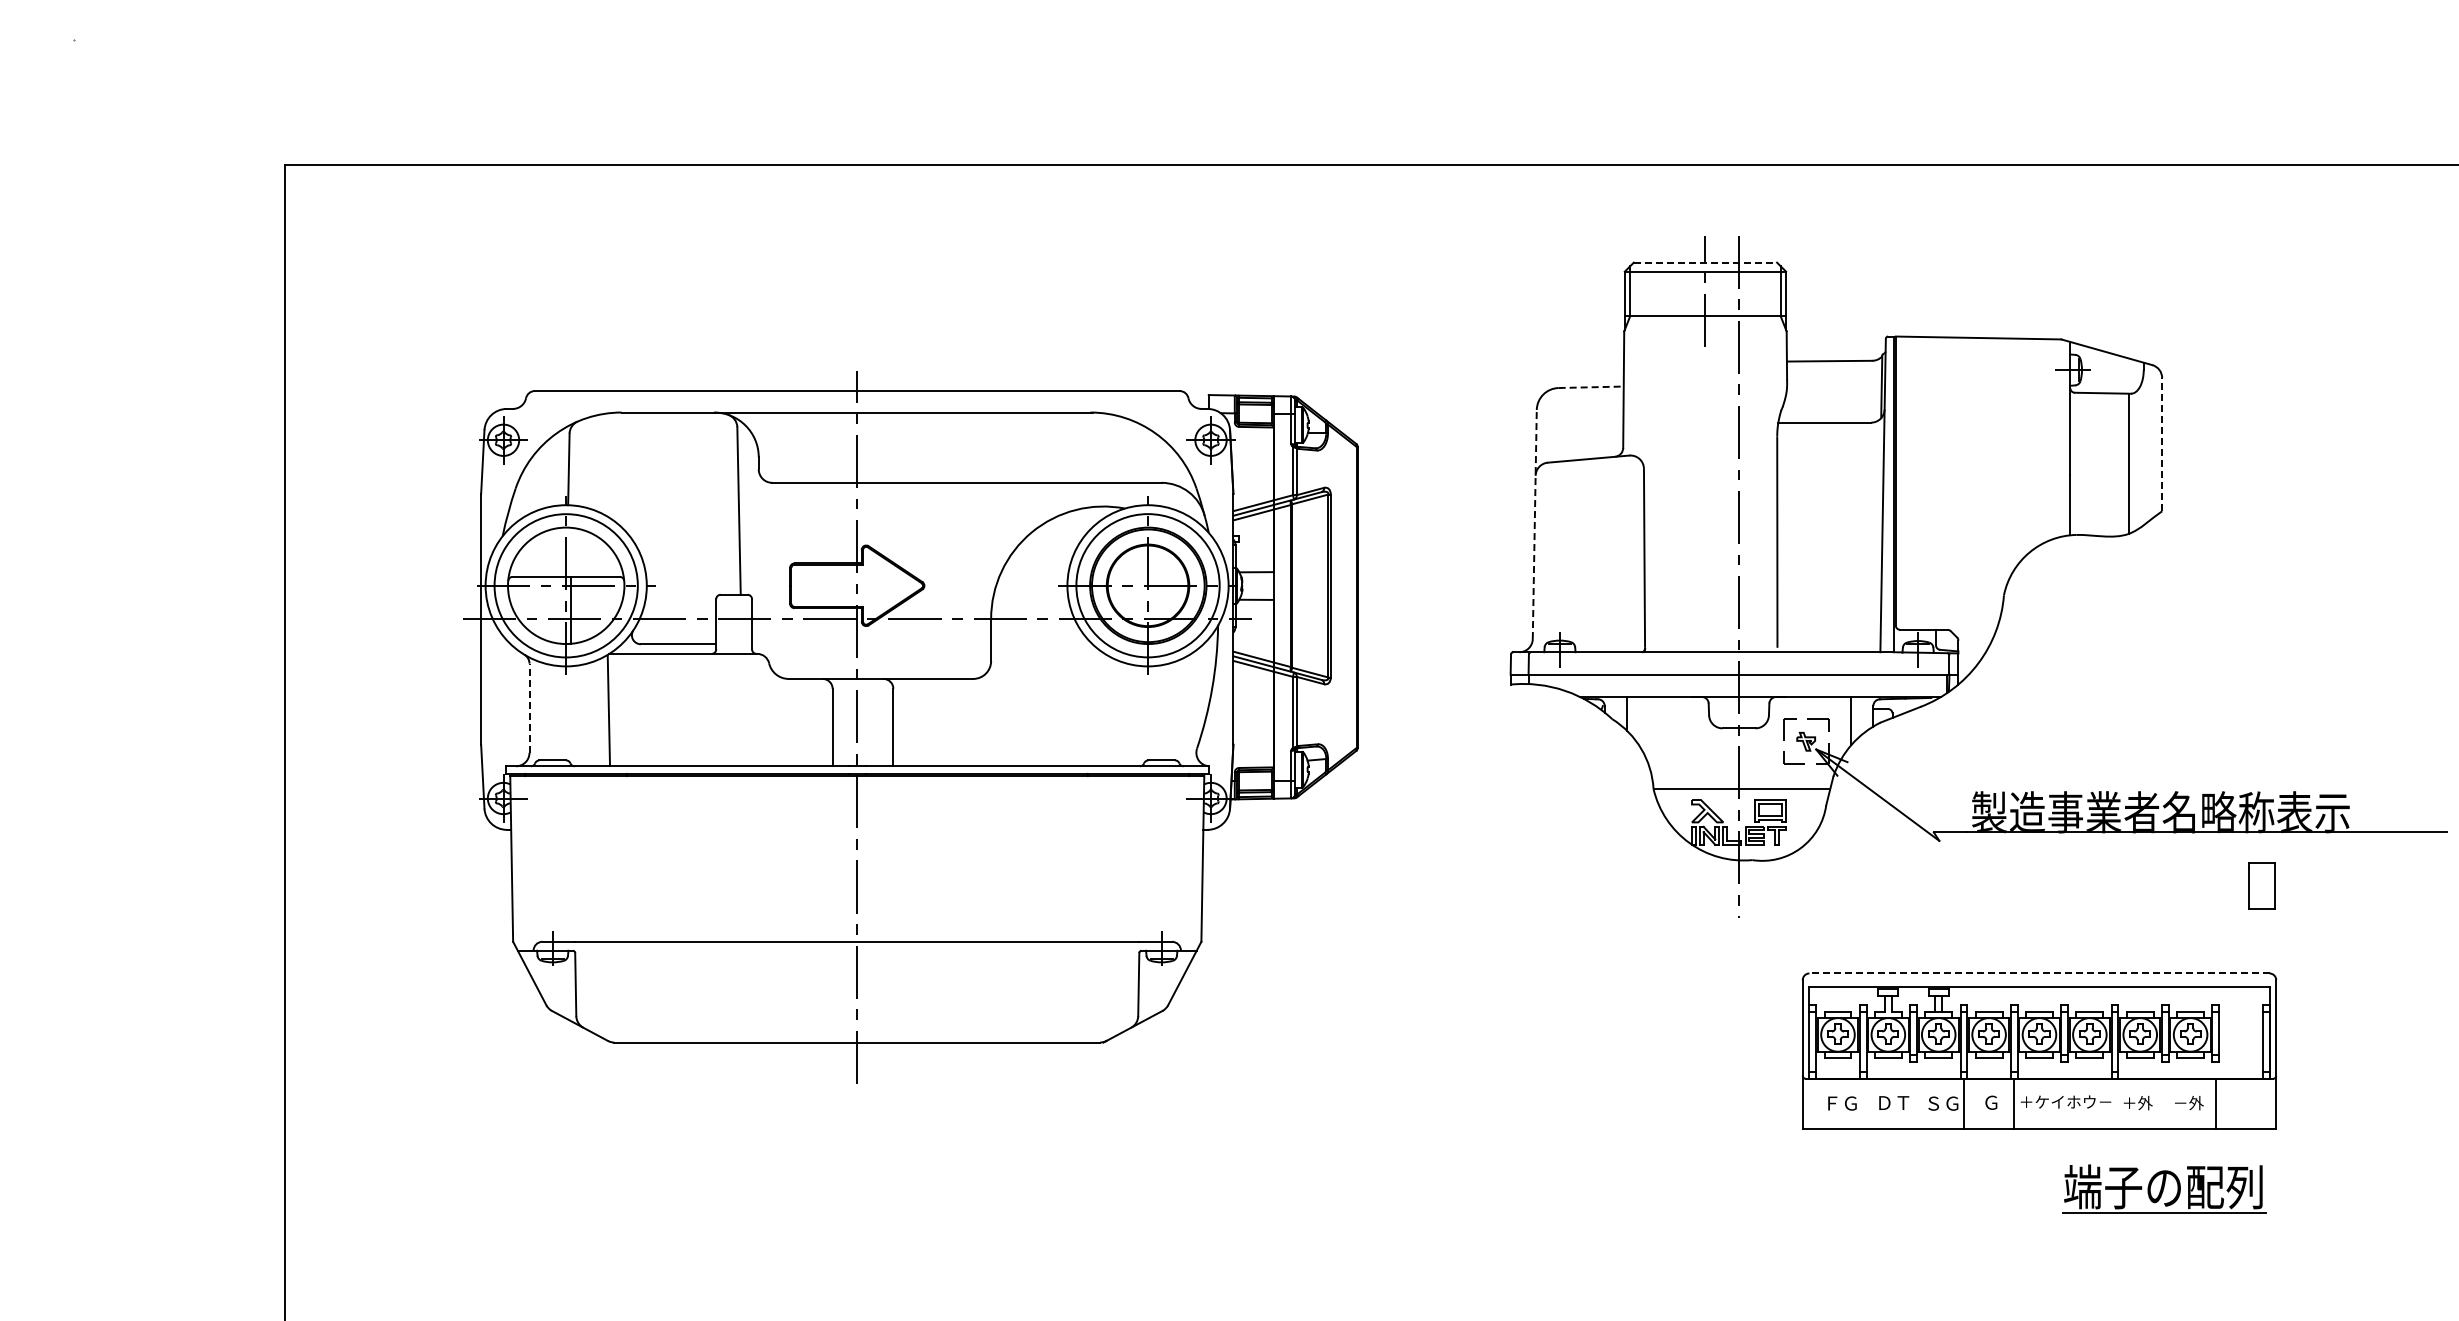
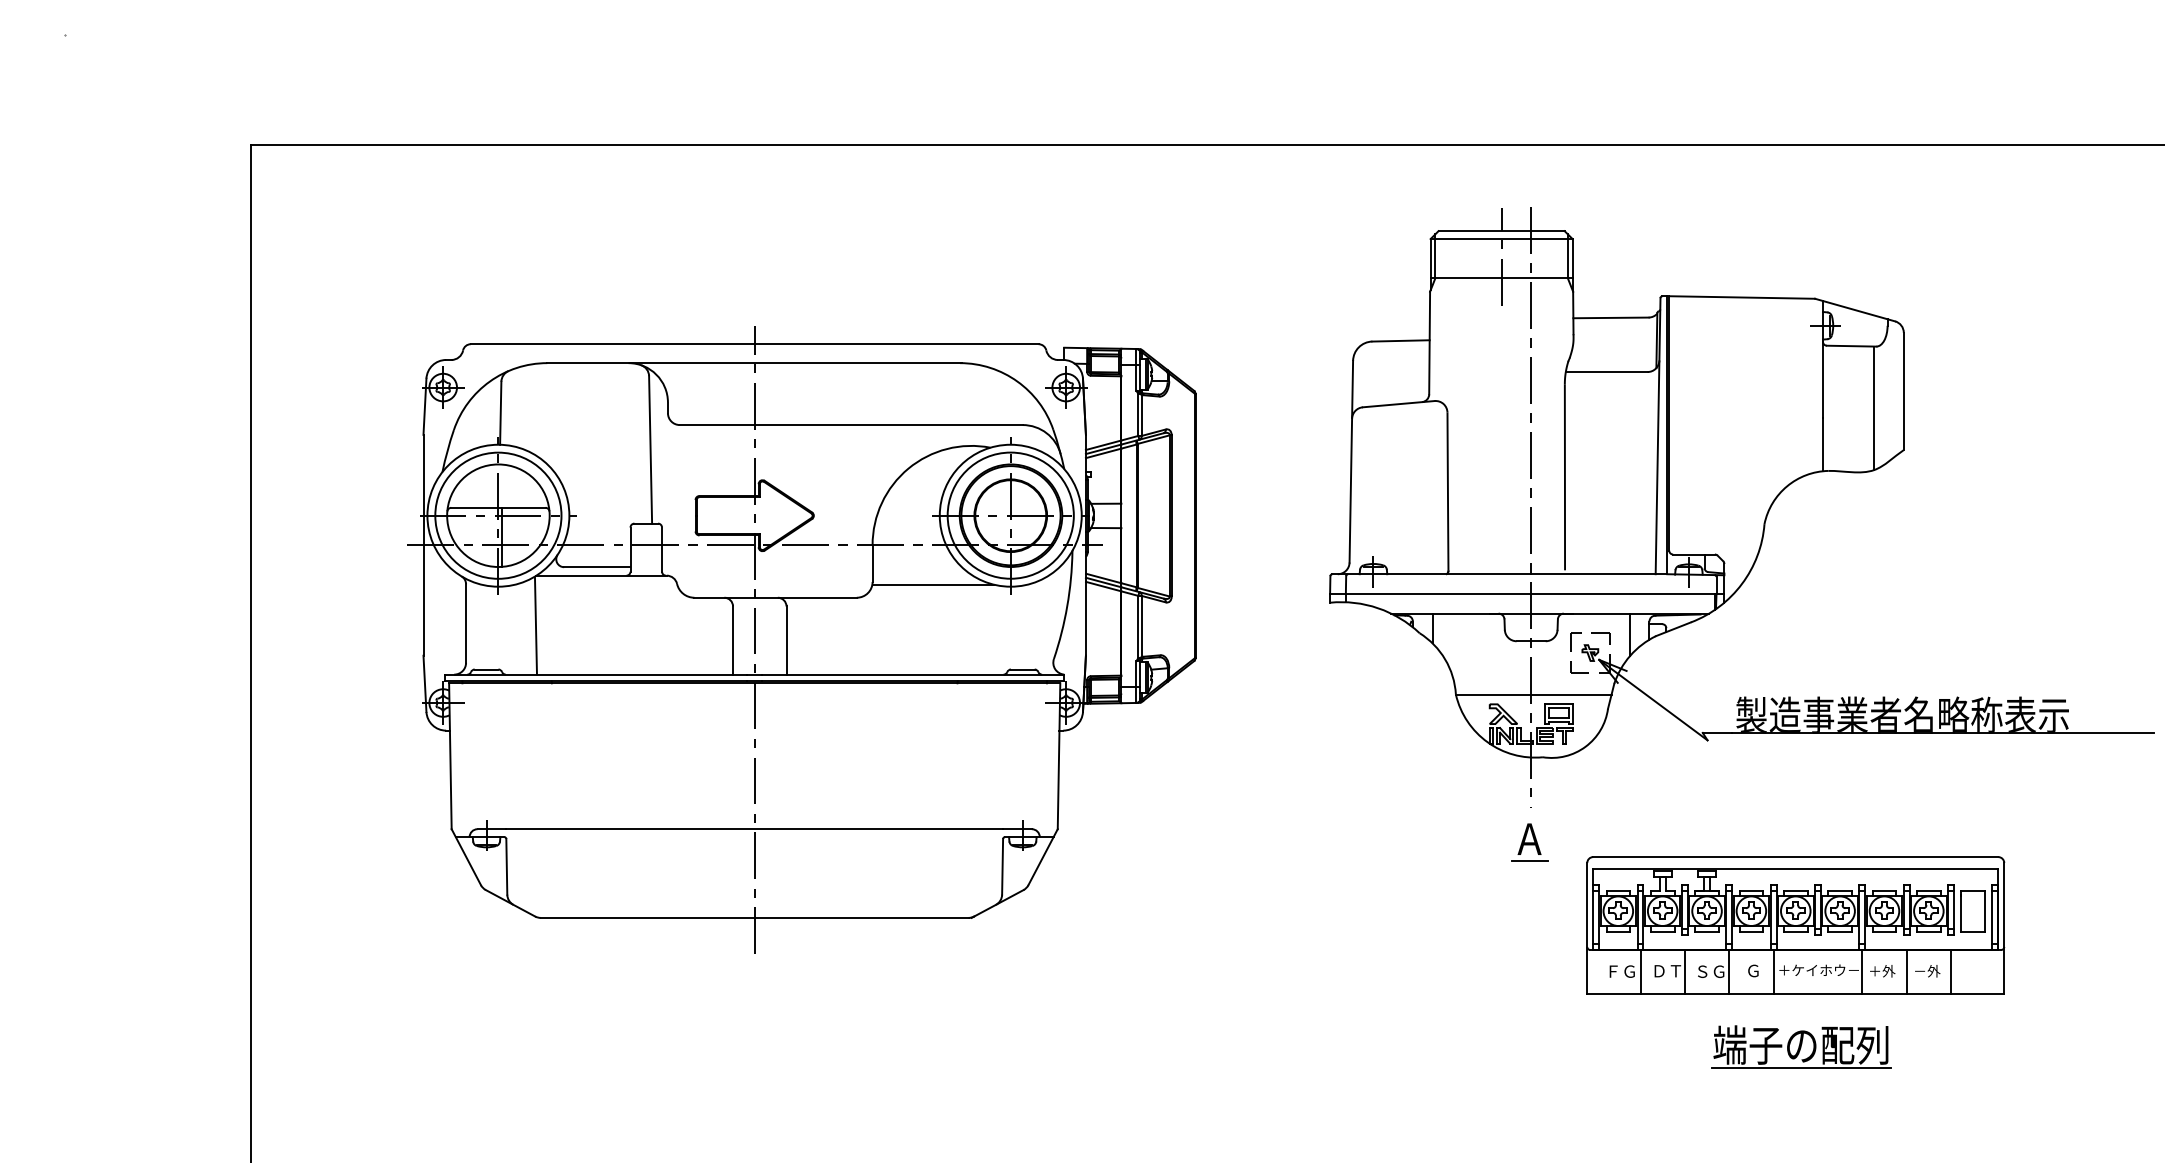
line: (1705, 262) -> (1501, 231), dashed -> solid
line: (1591, 387) -> (1401, 341), dashed -> solid
line: (2162, 444) -> (1904, 391), dashed -> solid
line: (1534, 524) -> (1351, 461), dashed -> solid
line: (1060, 664) -> (933, 585), added
line: (529, 708) -> (466, 623), dashed -> solid
part: (2261, 885) -> (1972, 910), moved
part: (1737, 956) -> (1529, 842), added
line: (2038, 973) -> (1794, 857), dashed -> solid
line: (1863, 1103) -> (1640, 971), added
line: (1913, 1103) -> (1684, 971), added
line: (2115, 1103) -> (1862, 971), added
line: (2165, 1103) -> (1906, 971), added
part: (2164, 1188) -> (1801, 1046), moved

